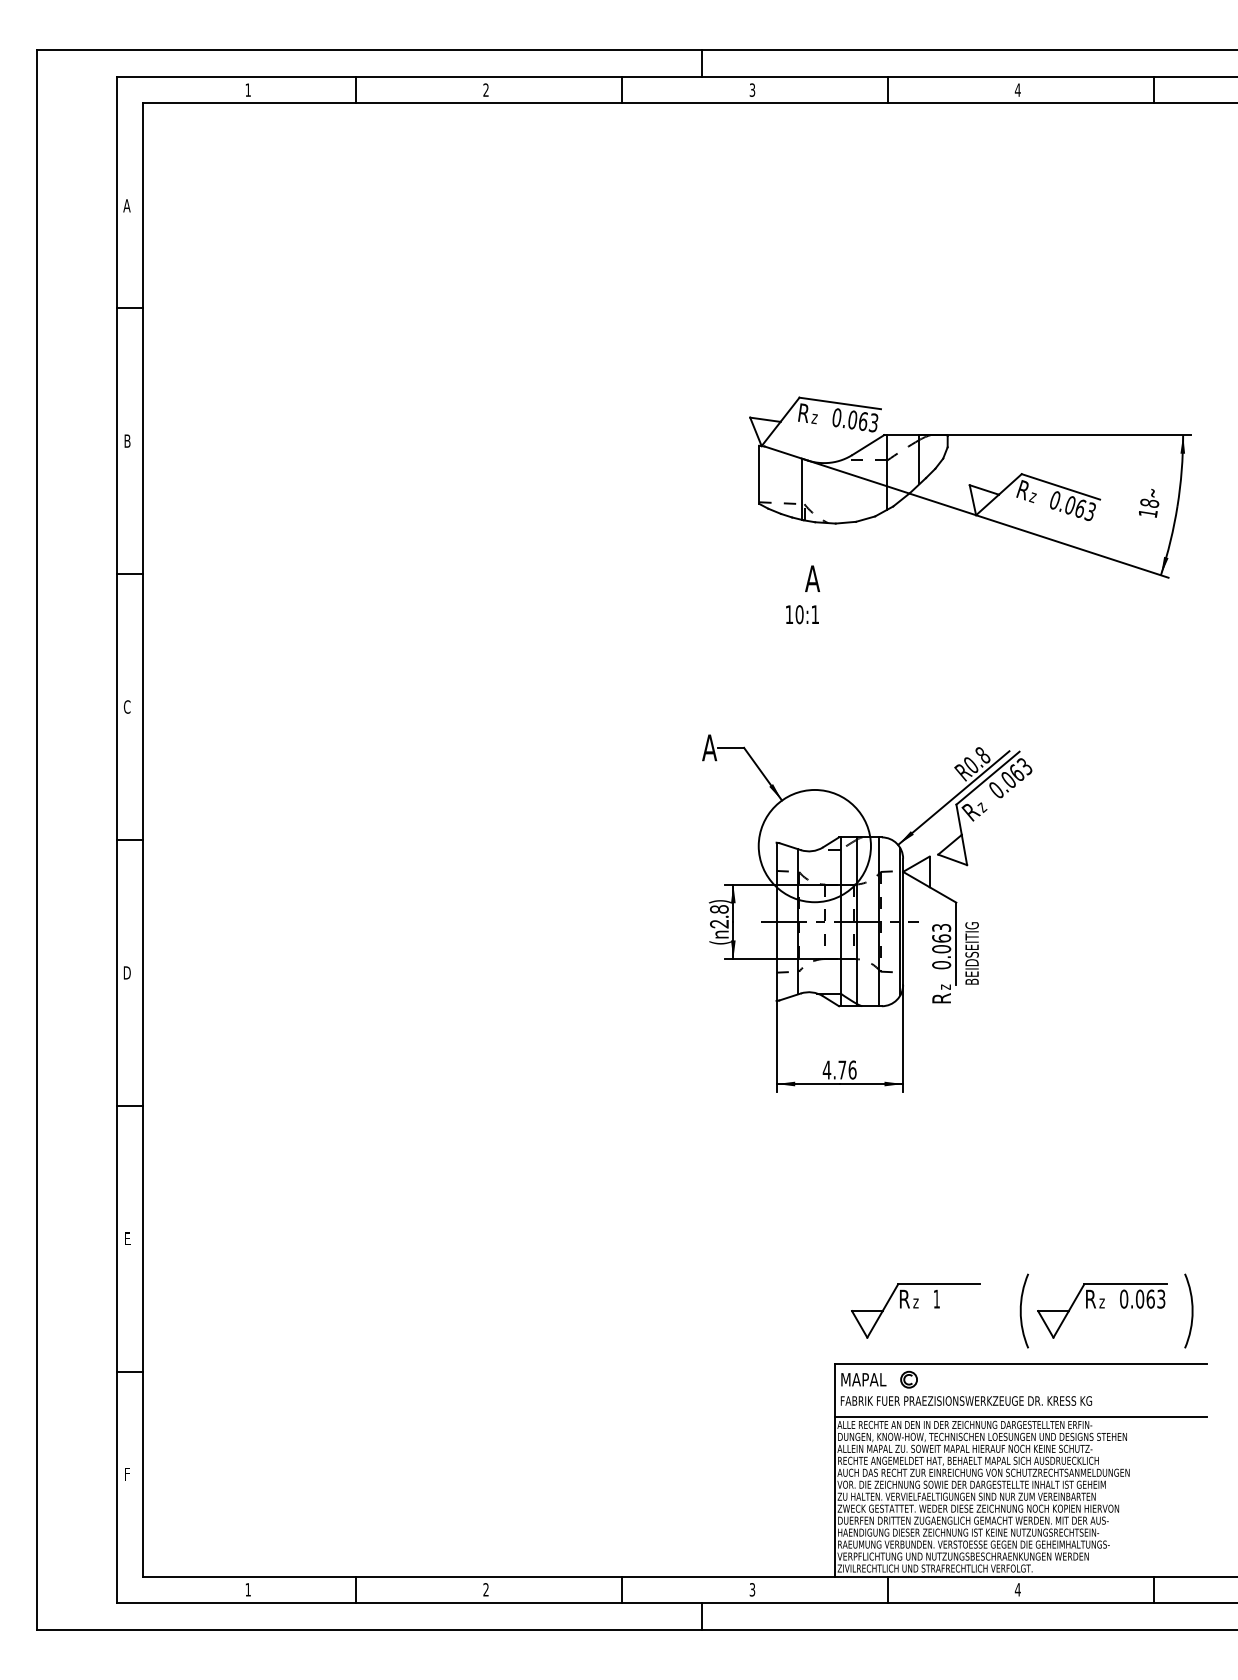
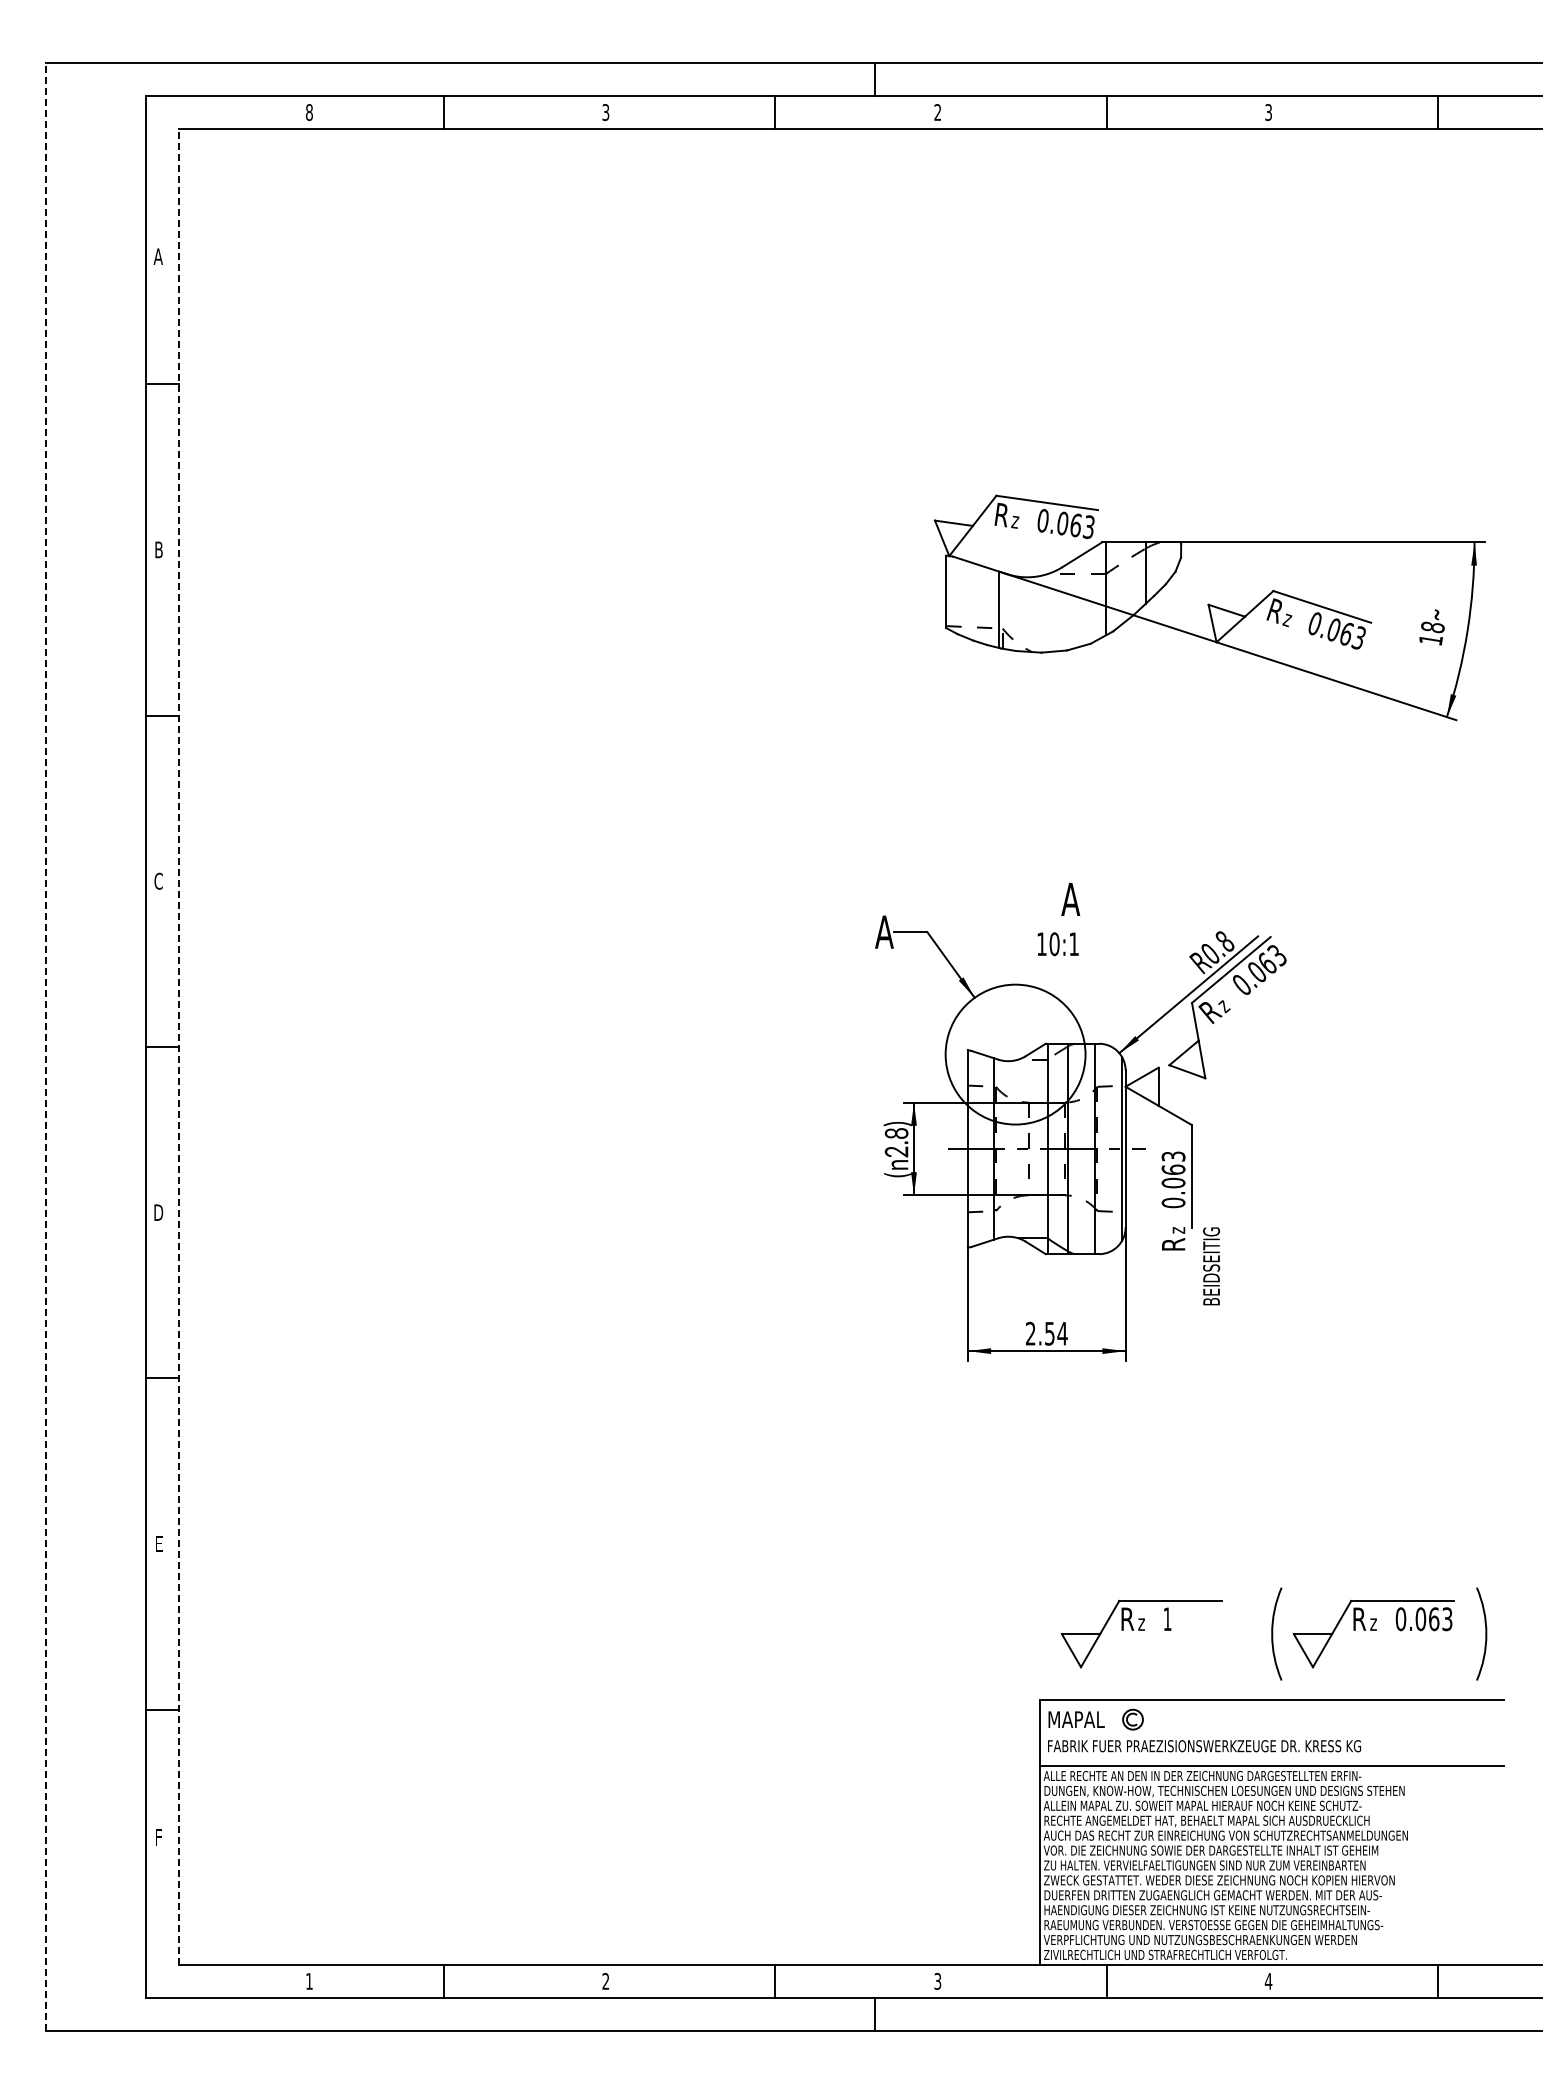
text: (248, 90) -> (309, 112), 1 -> 8
text: (485, 90) -> (605, 112), 2 -> 3
text: (752, 90) -> (937, 112), 3 -> 2
text: (1017, 90) -> (1268, 112), 4 -> 3
text: (802, 594) -> (1058, 919), moved
line: (37, 839) -> (46, 1046), solid -> dashed
line: (143, 840) -> (178, 1047), solid -> dashed
text: (972, 953) -> (1211, 1266), moved
text: (839, 1069) -> (1046, 1333), 4.76 -> 2.54

